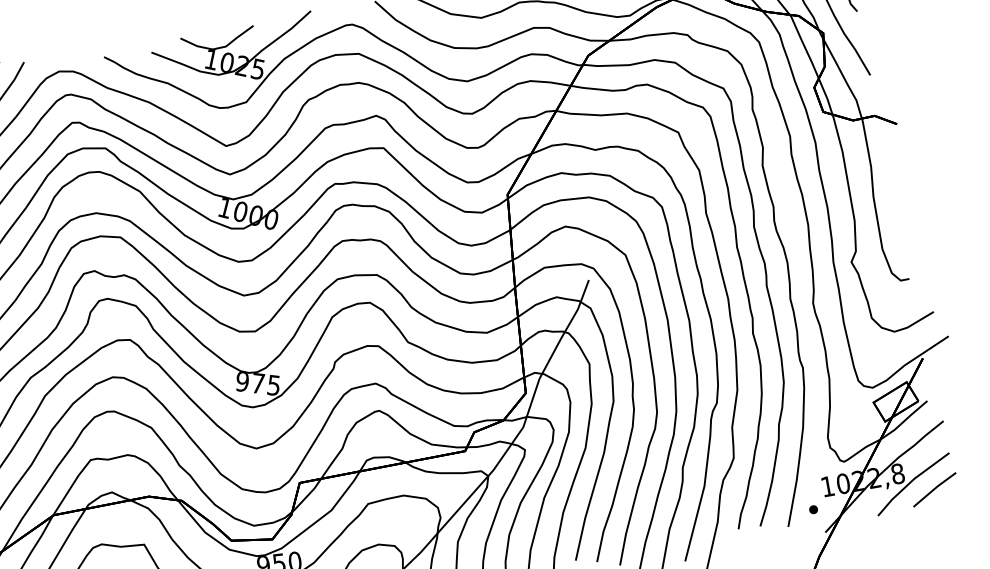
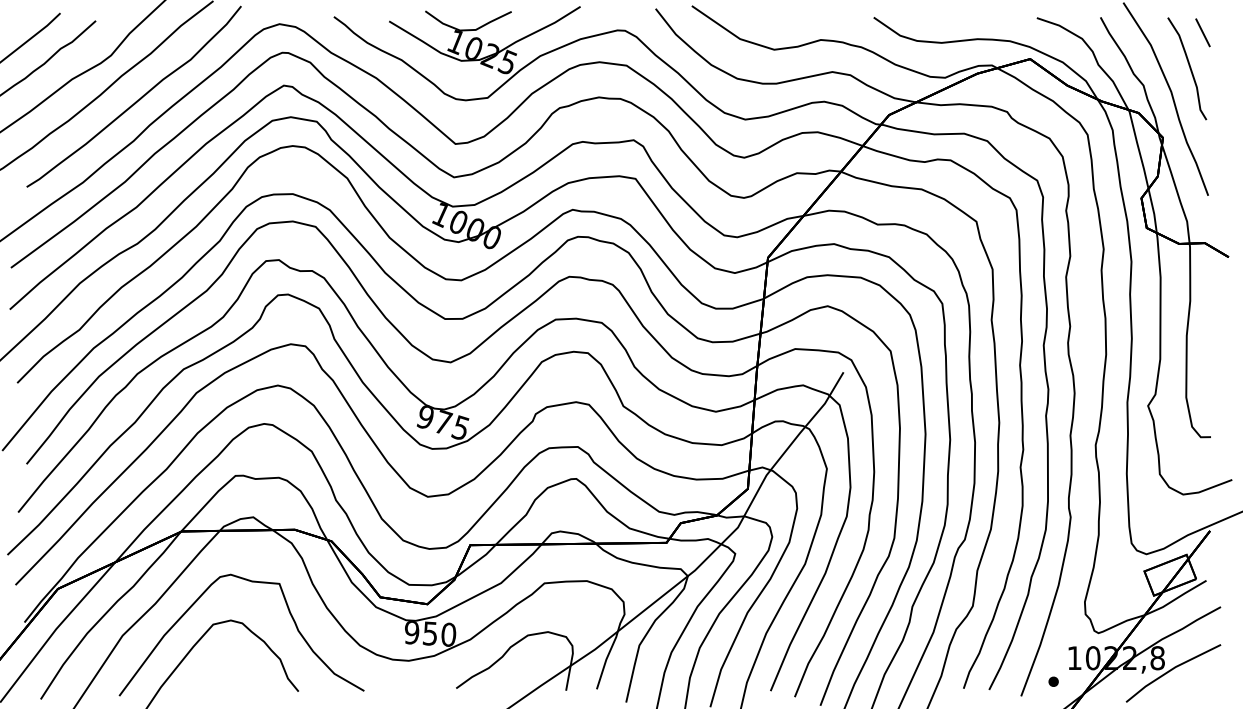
line: (934, 489) -> (1196, 683), removed

